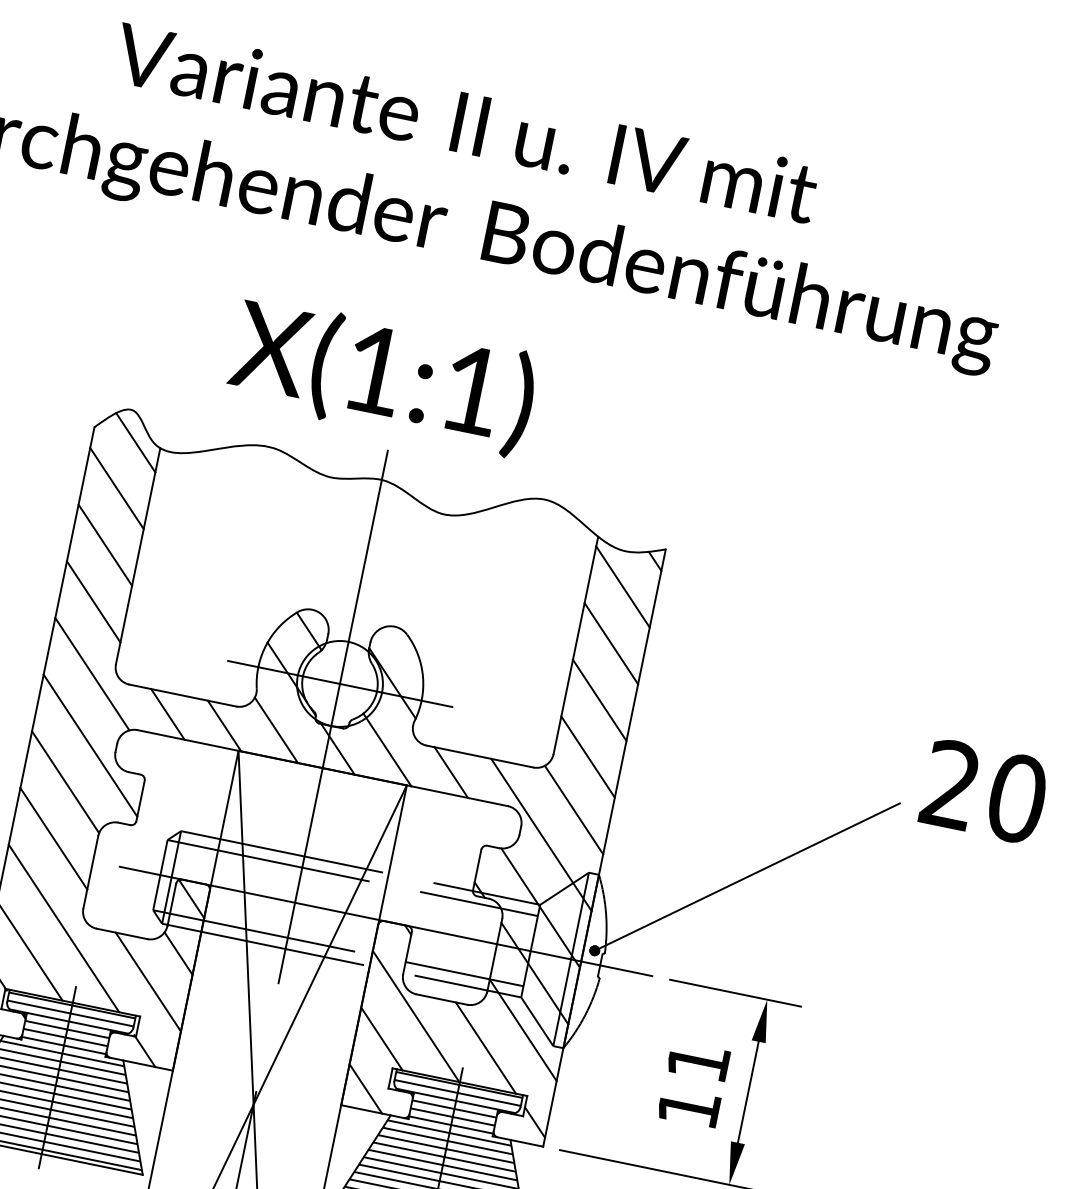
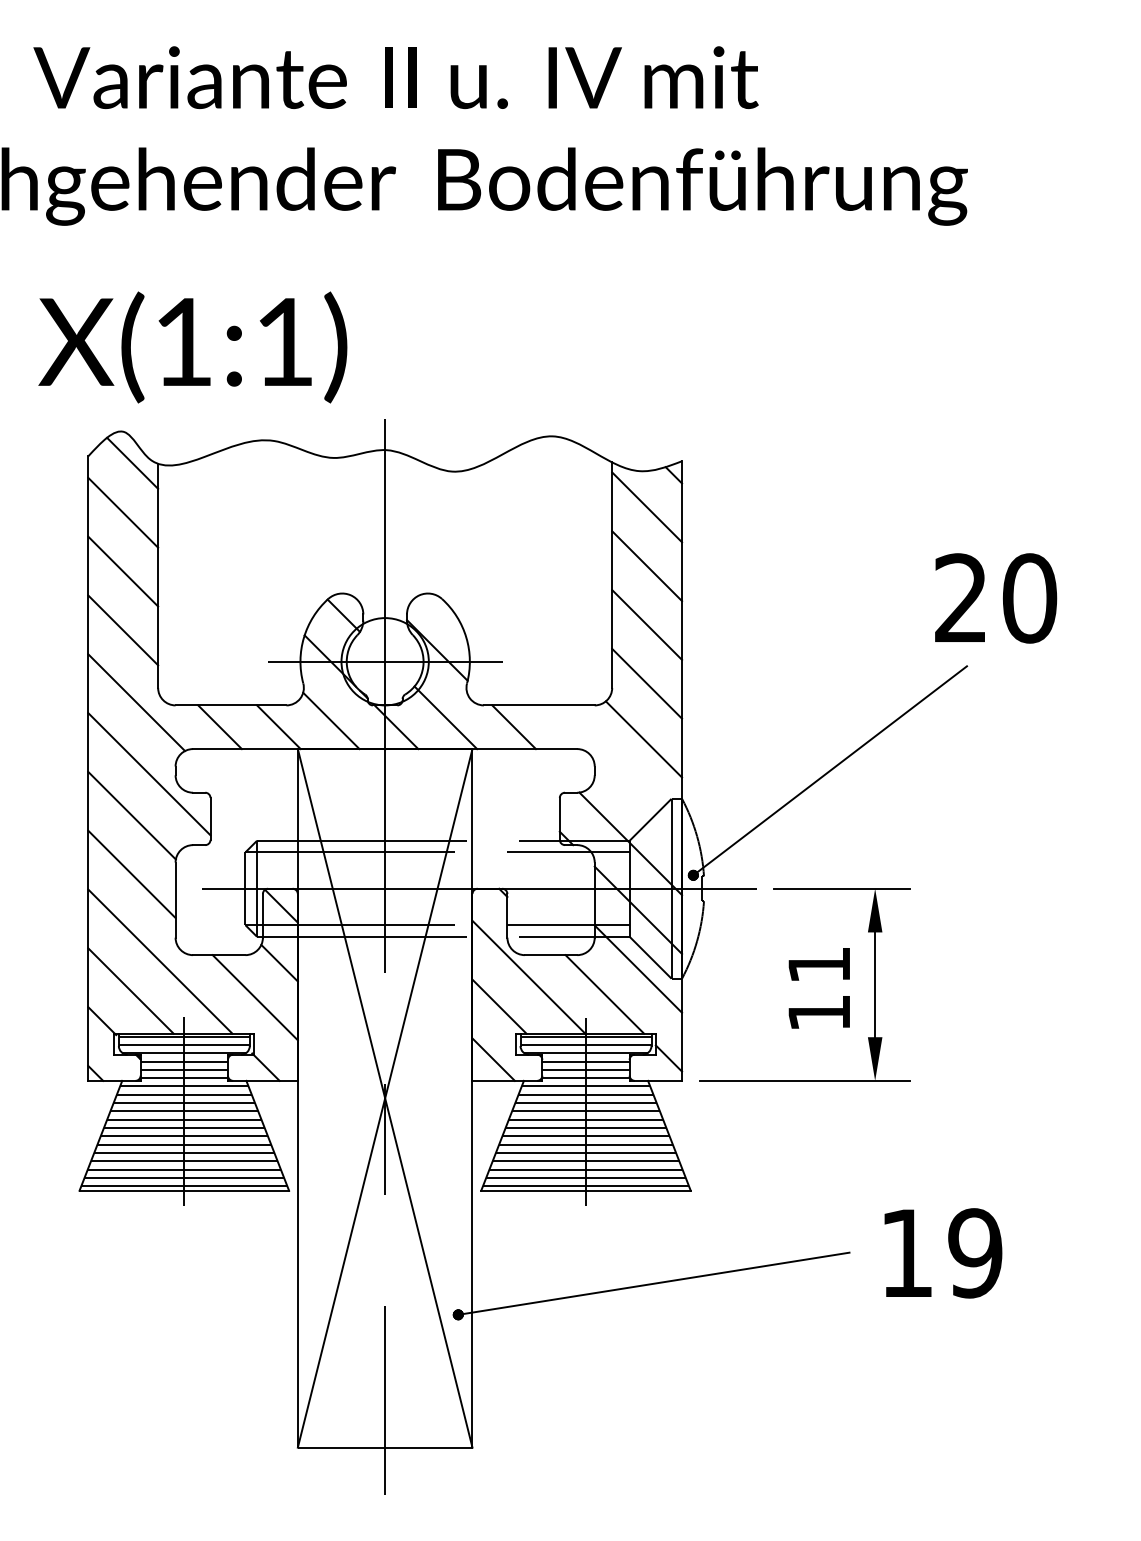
text: (382, 376) -> (192, 347), moved
text: (985, 792) -> (996, 598), moved
line: (541, 834) -> (616, 770), removed

